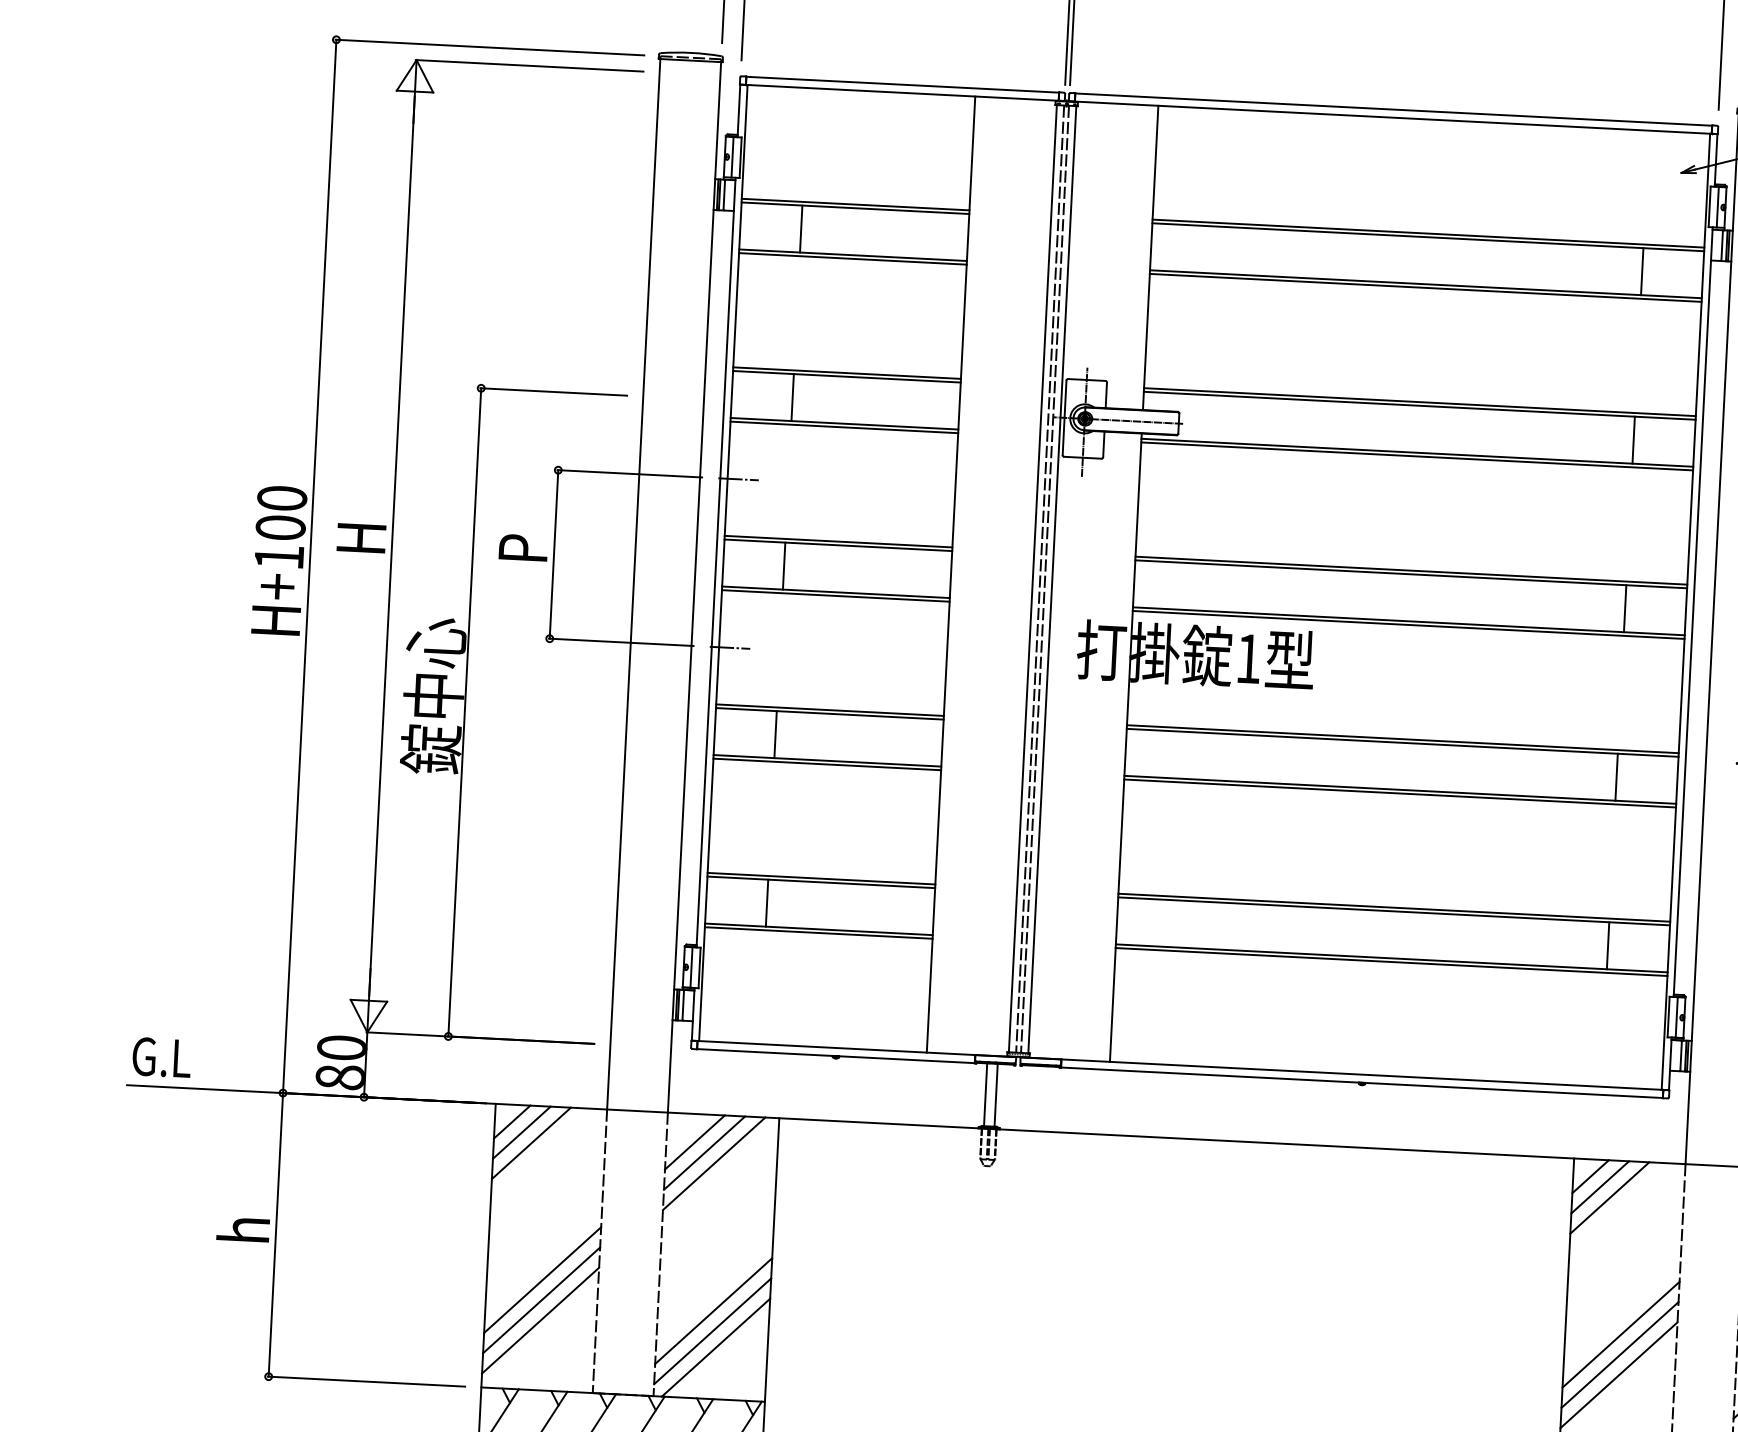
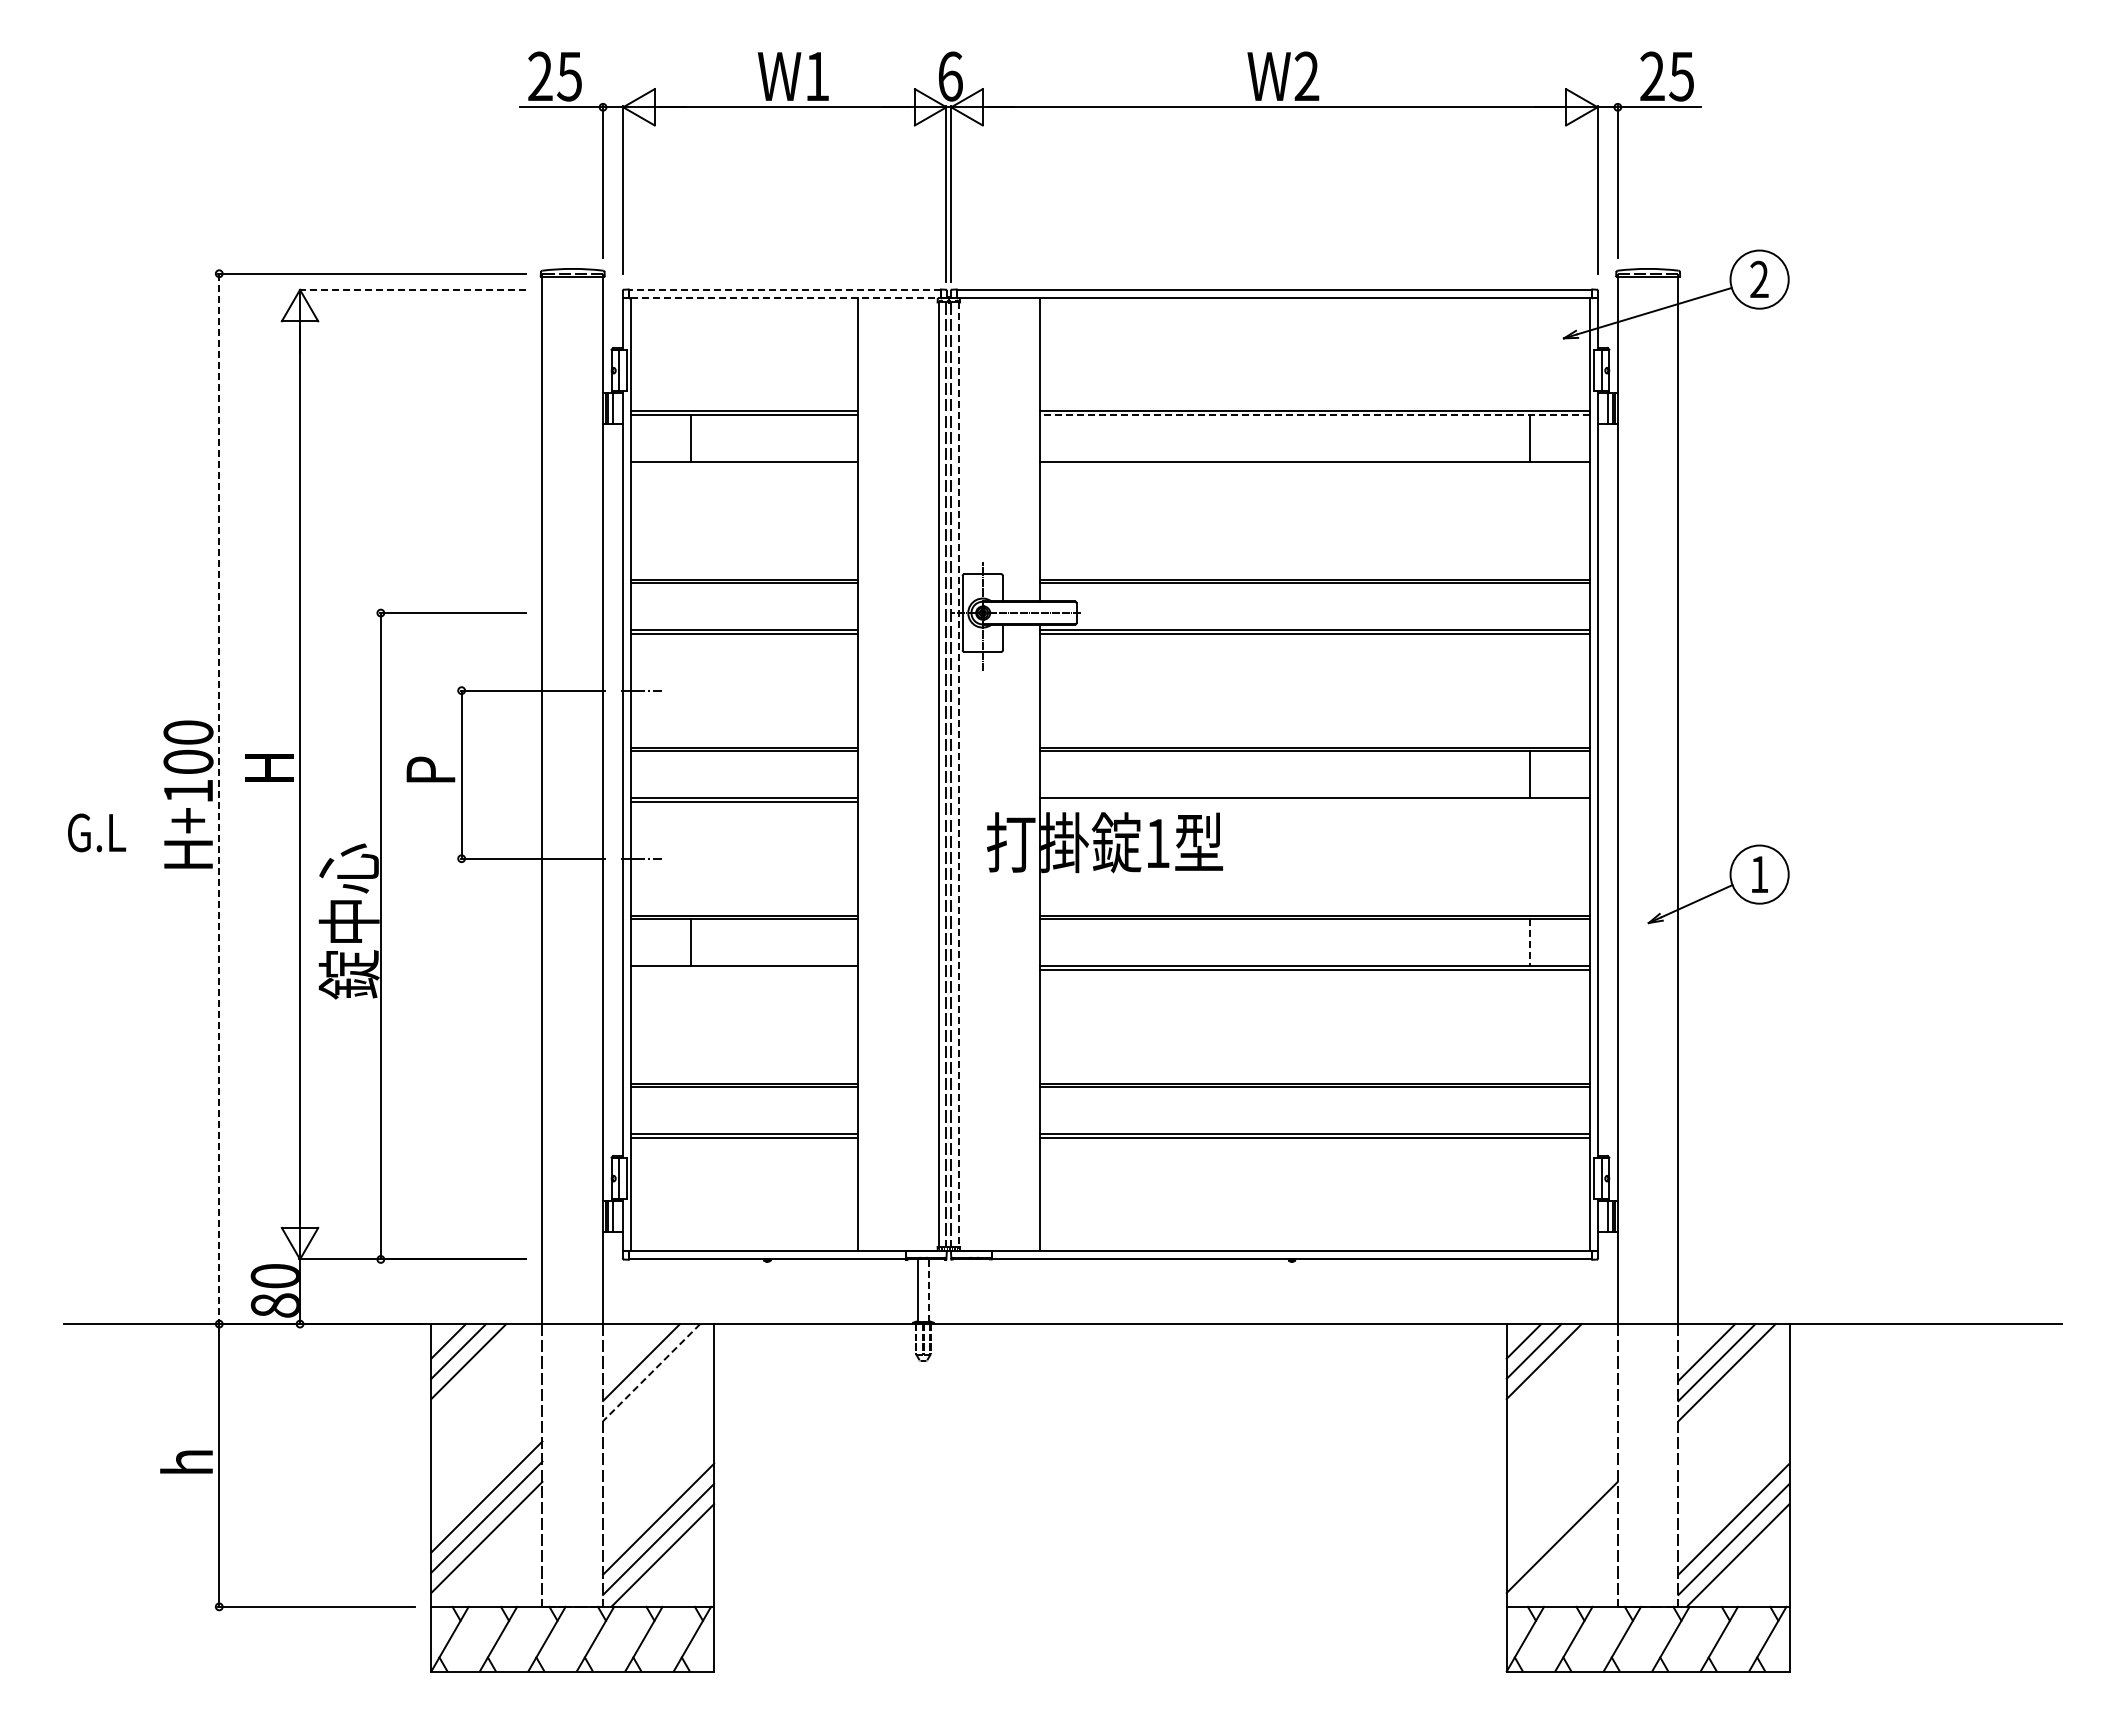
line: (529, 65) -> (412, 289), solid -> dashed
line: (902, 84) -> (784, 289), solid -> dashed
line: (902, 92) -> (784, 297), solid -> dashed
line: (1427, 237) -> (1314, 415), solid -> dashed
line: (852, 258) -> (743, 465), removed
line: (1425, 287) -> (1315, 465), removed
line: (793, 397) -> (691, 606), removed
line: (1633, 440) -> (1529, 606), removed
line: (784, 565) -> (691, 774), removed
line: (309, 567) -> (219, 799), solid -> dashed
line: (1052, 580) -> (958, 775), solid -> dashed
line: (1408, 624) -> (1315, 801), removed
line: (826, 764) -> (743, 969), removed
line: (1616, 777) -> (1529, 943), solid -> dashed
line: (767, 902) -> (691, 1110), removed
line: (1607, 945) -> (1529, 1110), removed
text: (162, 1057) -> (97, 832), moved
line: (996, 1094) -> (928, 1289), solid -> dashed
line: (694, 1142) -> (631, 1352), removed
line: (714, 1163) -> (651, 1372), solid -> dashed
line: (1620, 1334) -> (1561, 1496), removed
line: (1619, 1354) -> (1561, 1516), removed

